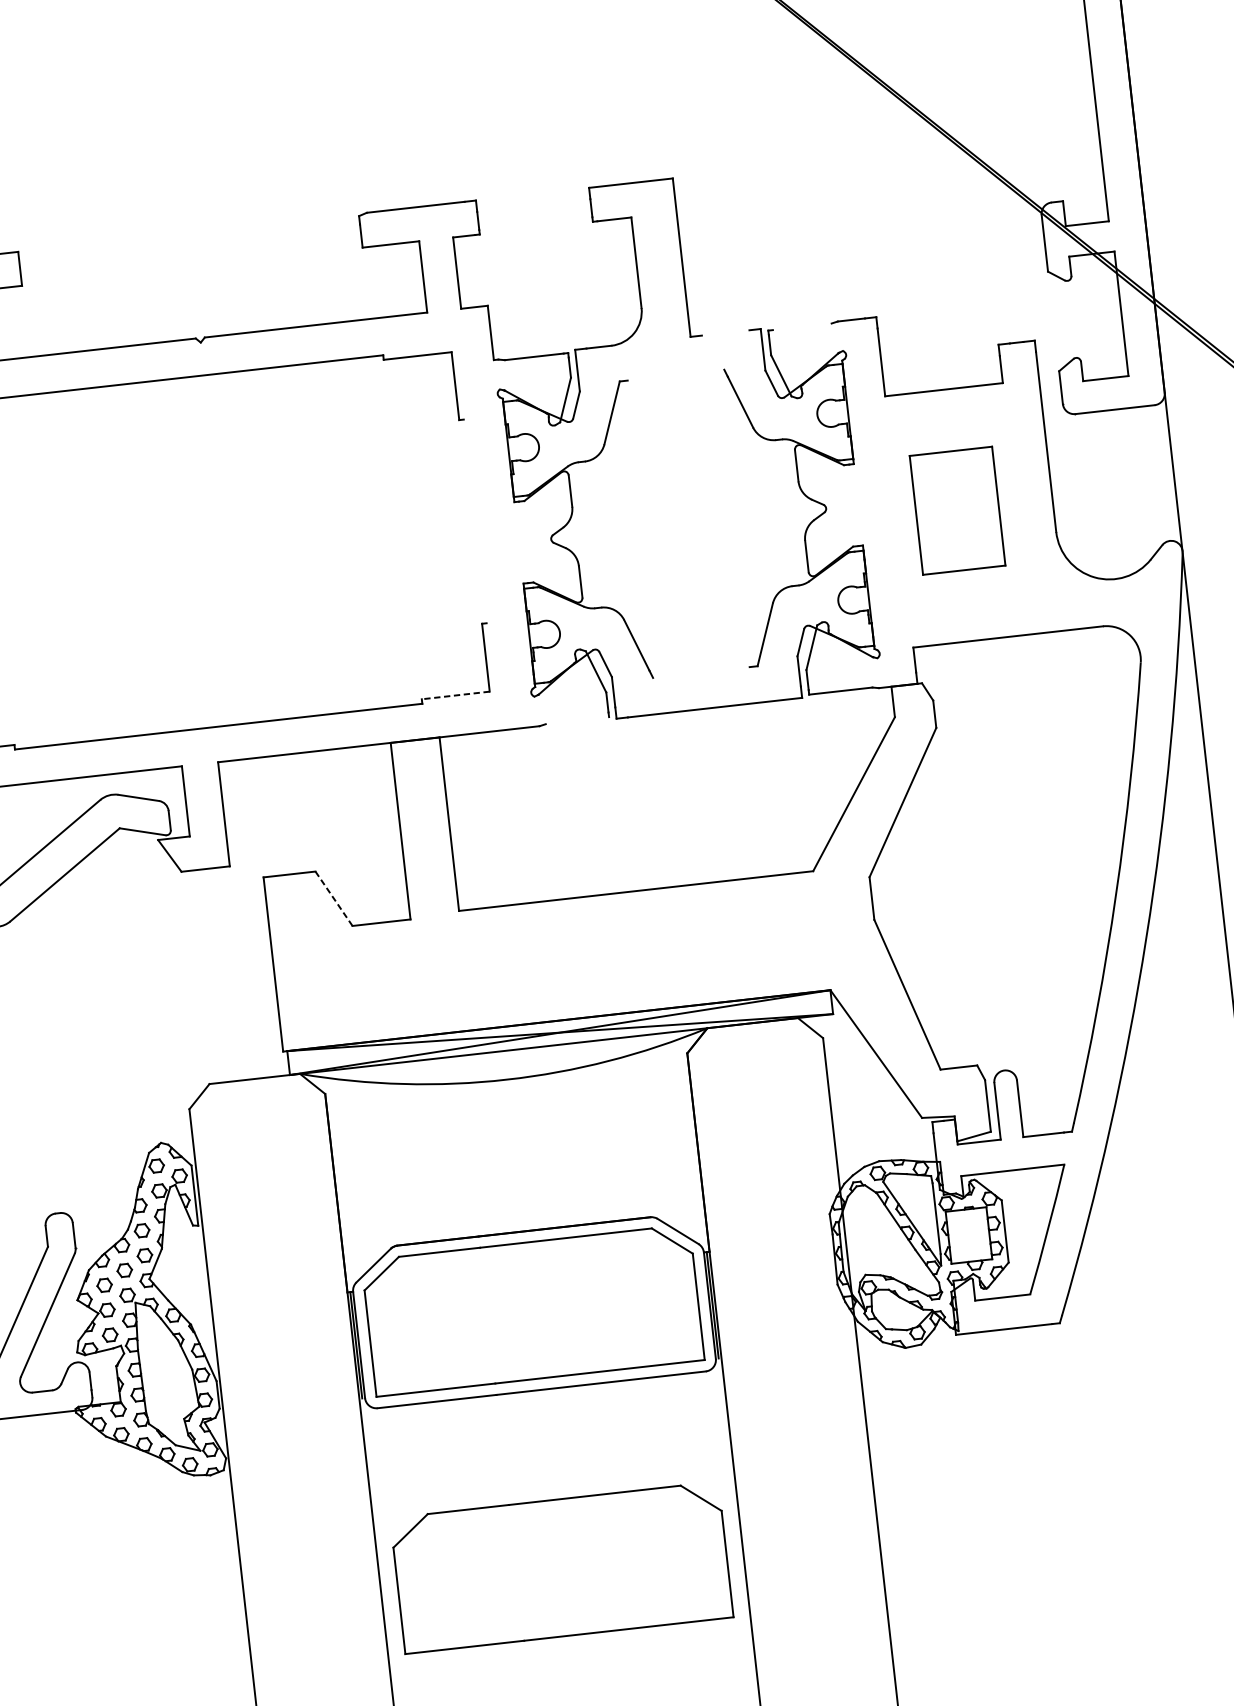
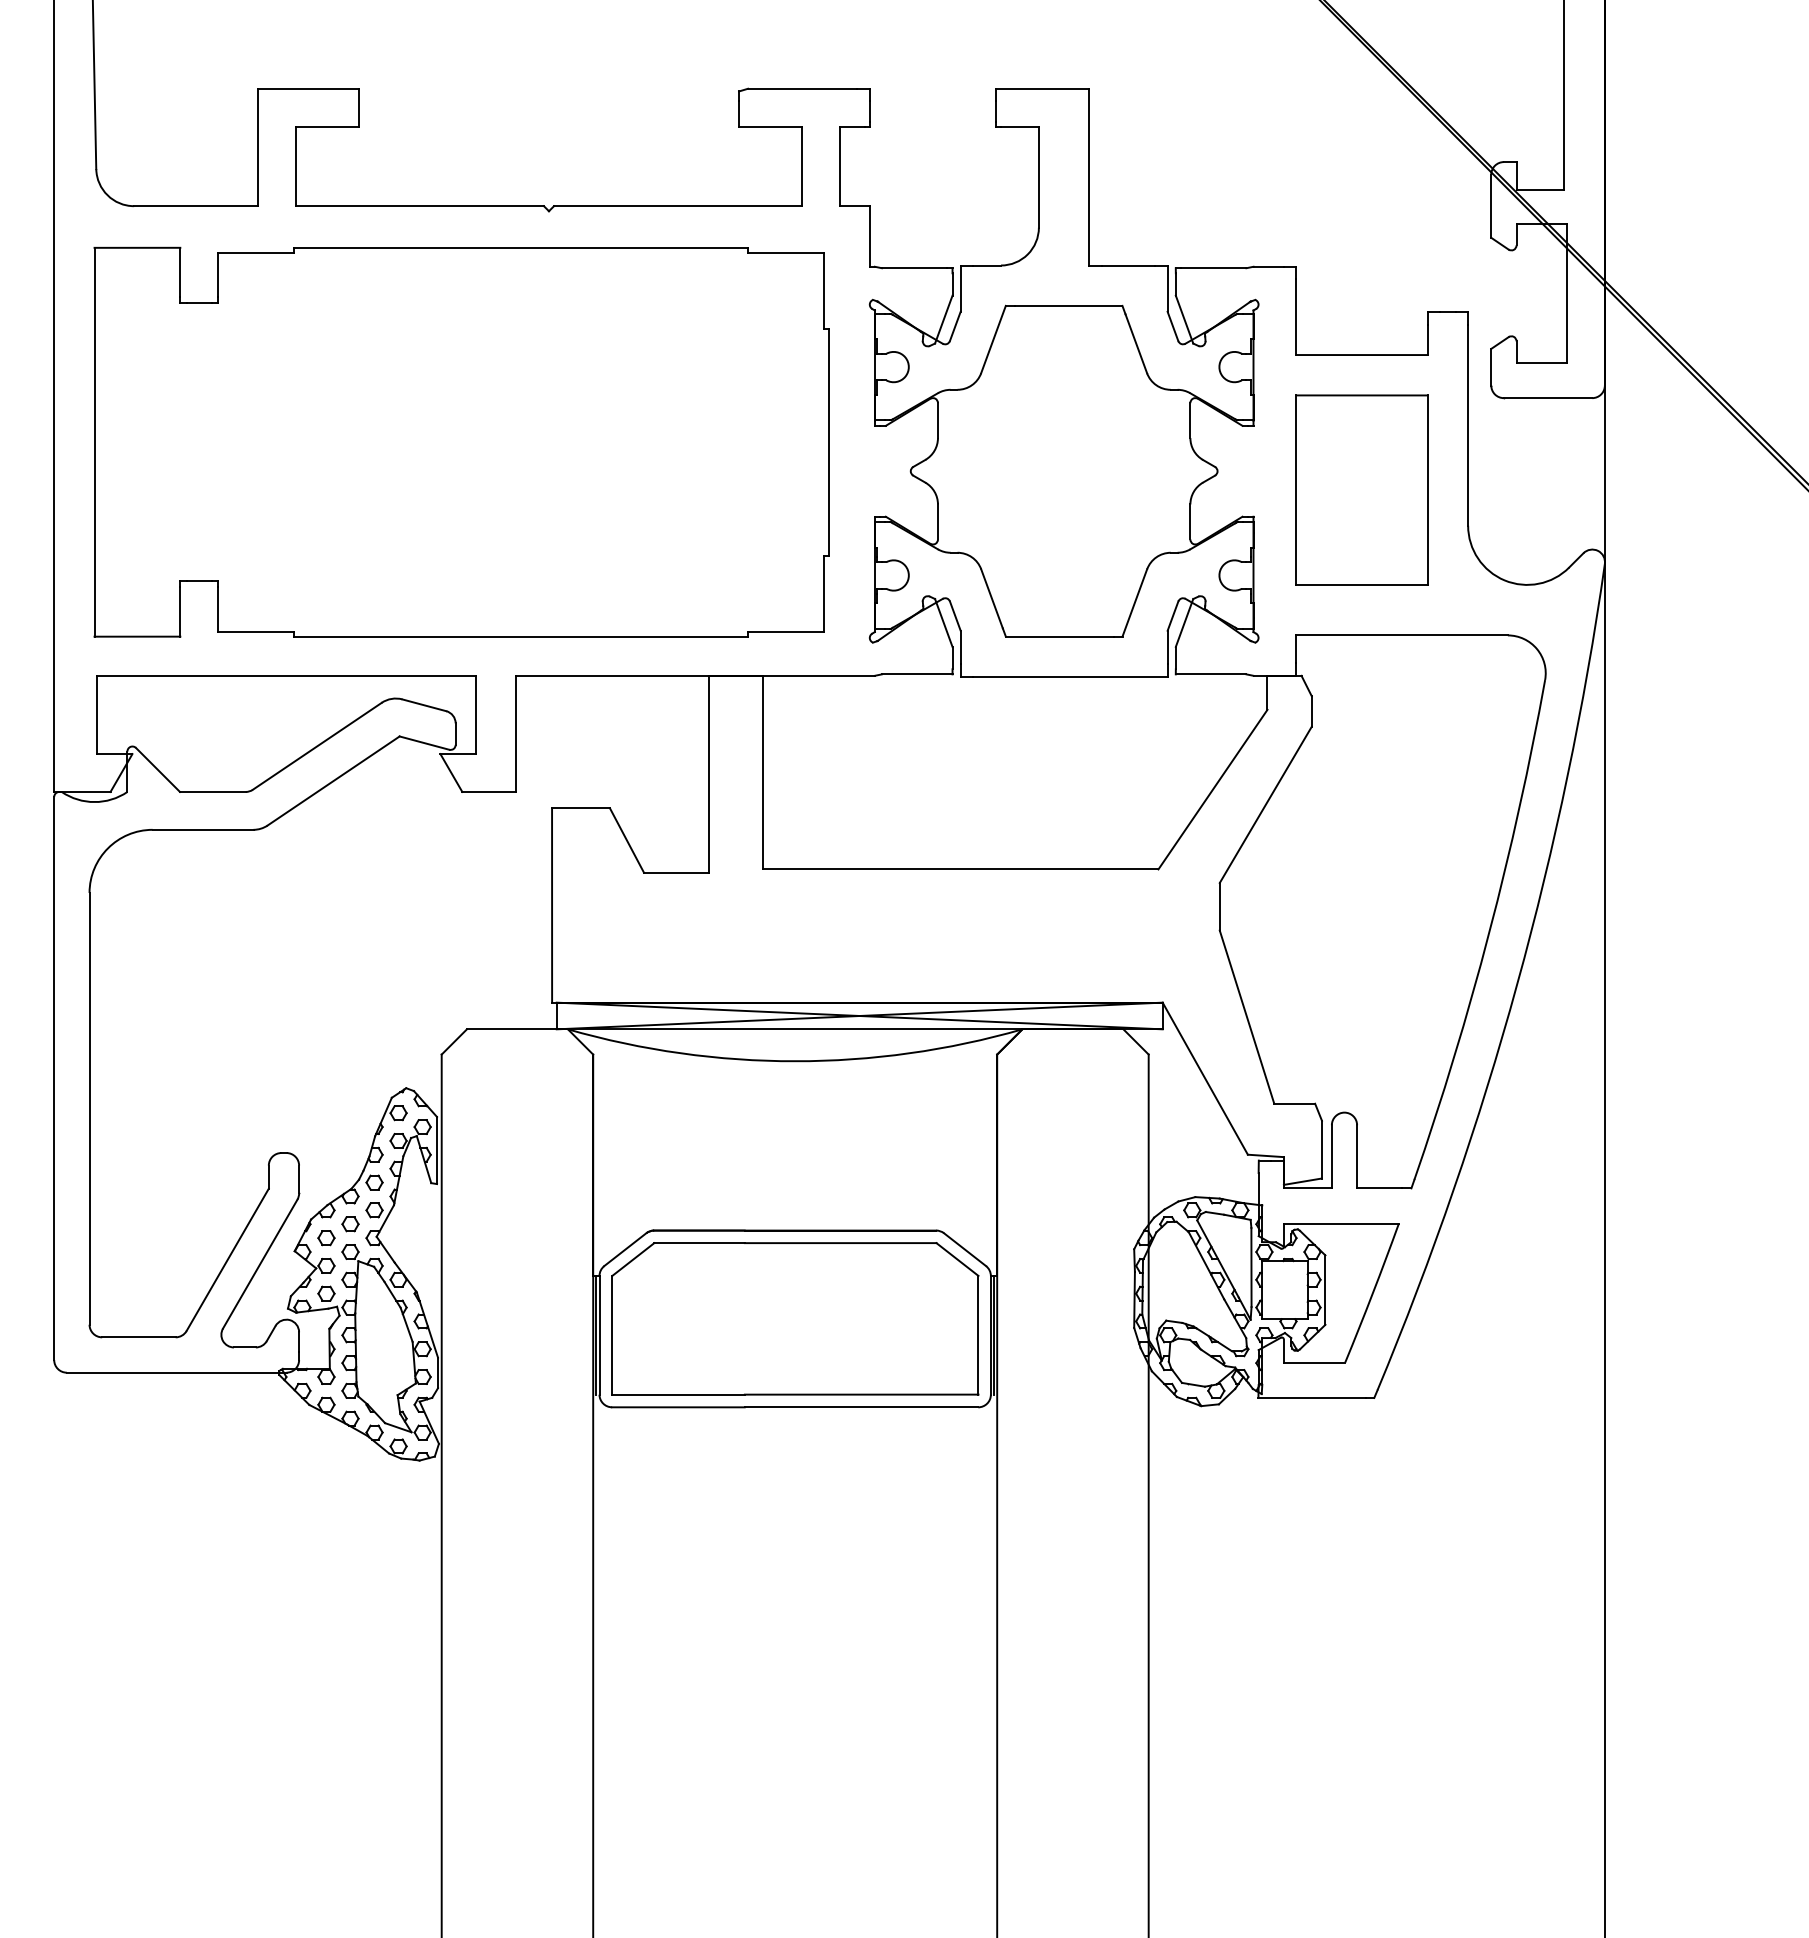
line: (802, 327) -> (1213, 268), added
line: (725, 332) -> (1128, 265), added
line: (675, 374) -> (1068, 305), added
part: (957, 510) -> (1361, 489), size x1.43
line: (475, 520) -> (829, 441), added
line: (701, 672) -> (1059, 636), added
line: (455, 695) -> (786, 631), dashed -> solid
line: (576, 720) -> (916, 674), added
line: (334, 899) -> (627, 841), dashed -> solid
part: (561, 1567) -> (795, 1605), removed

